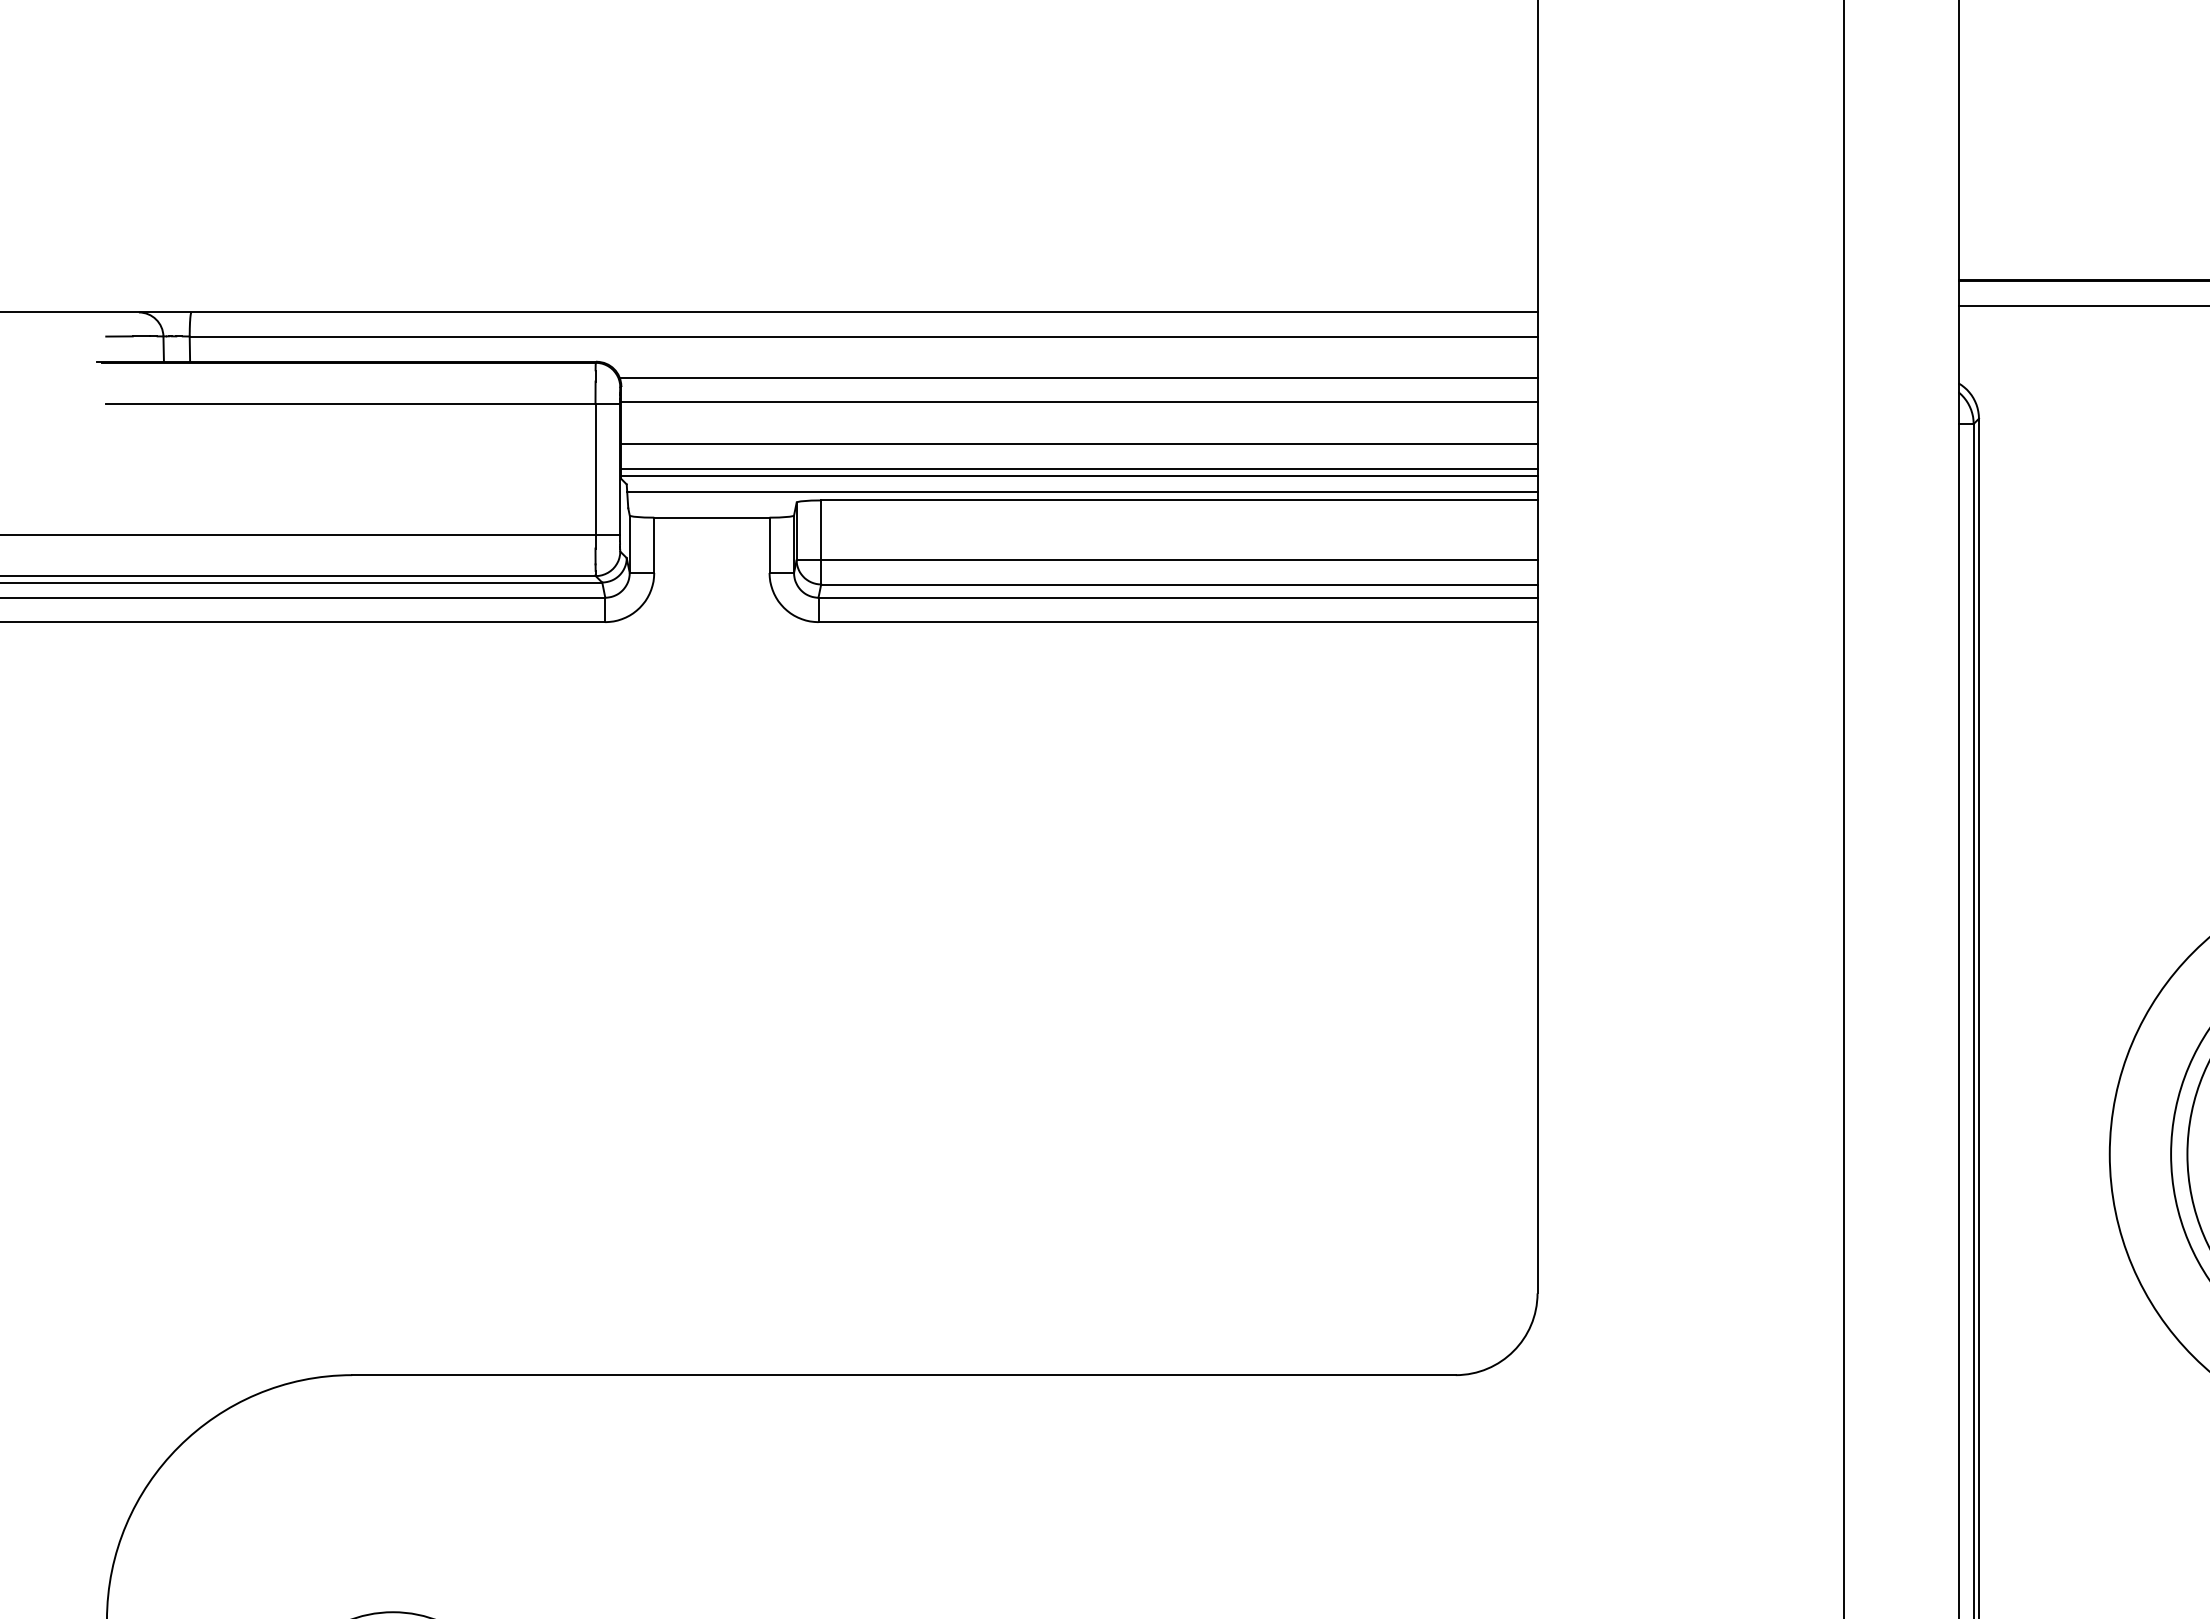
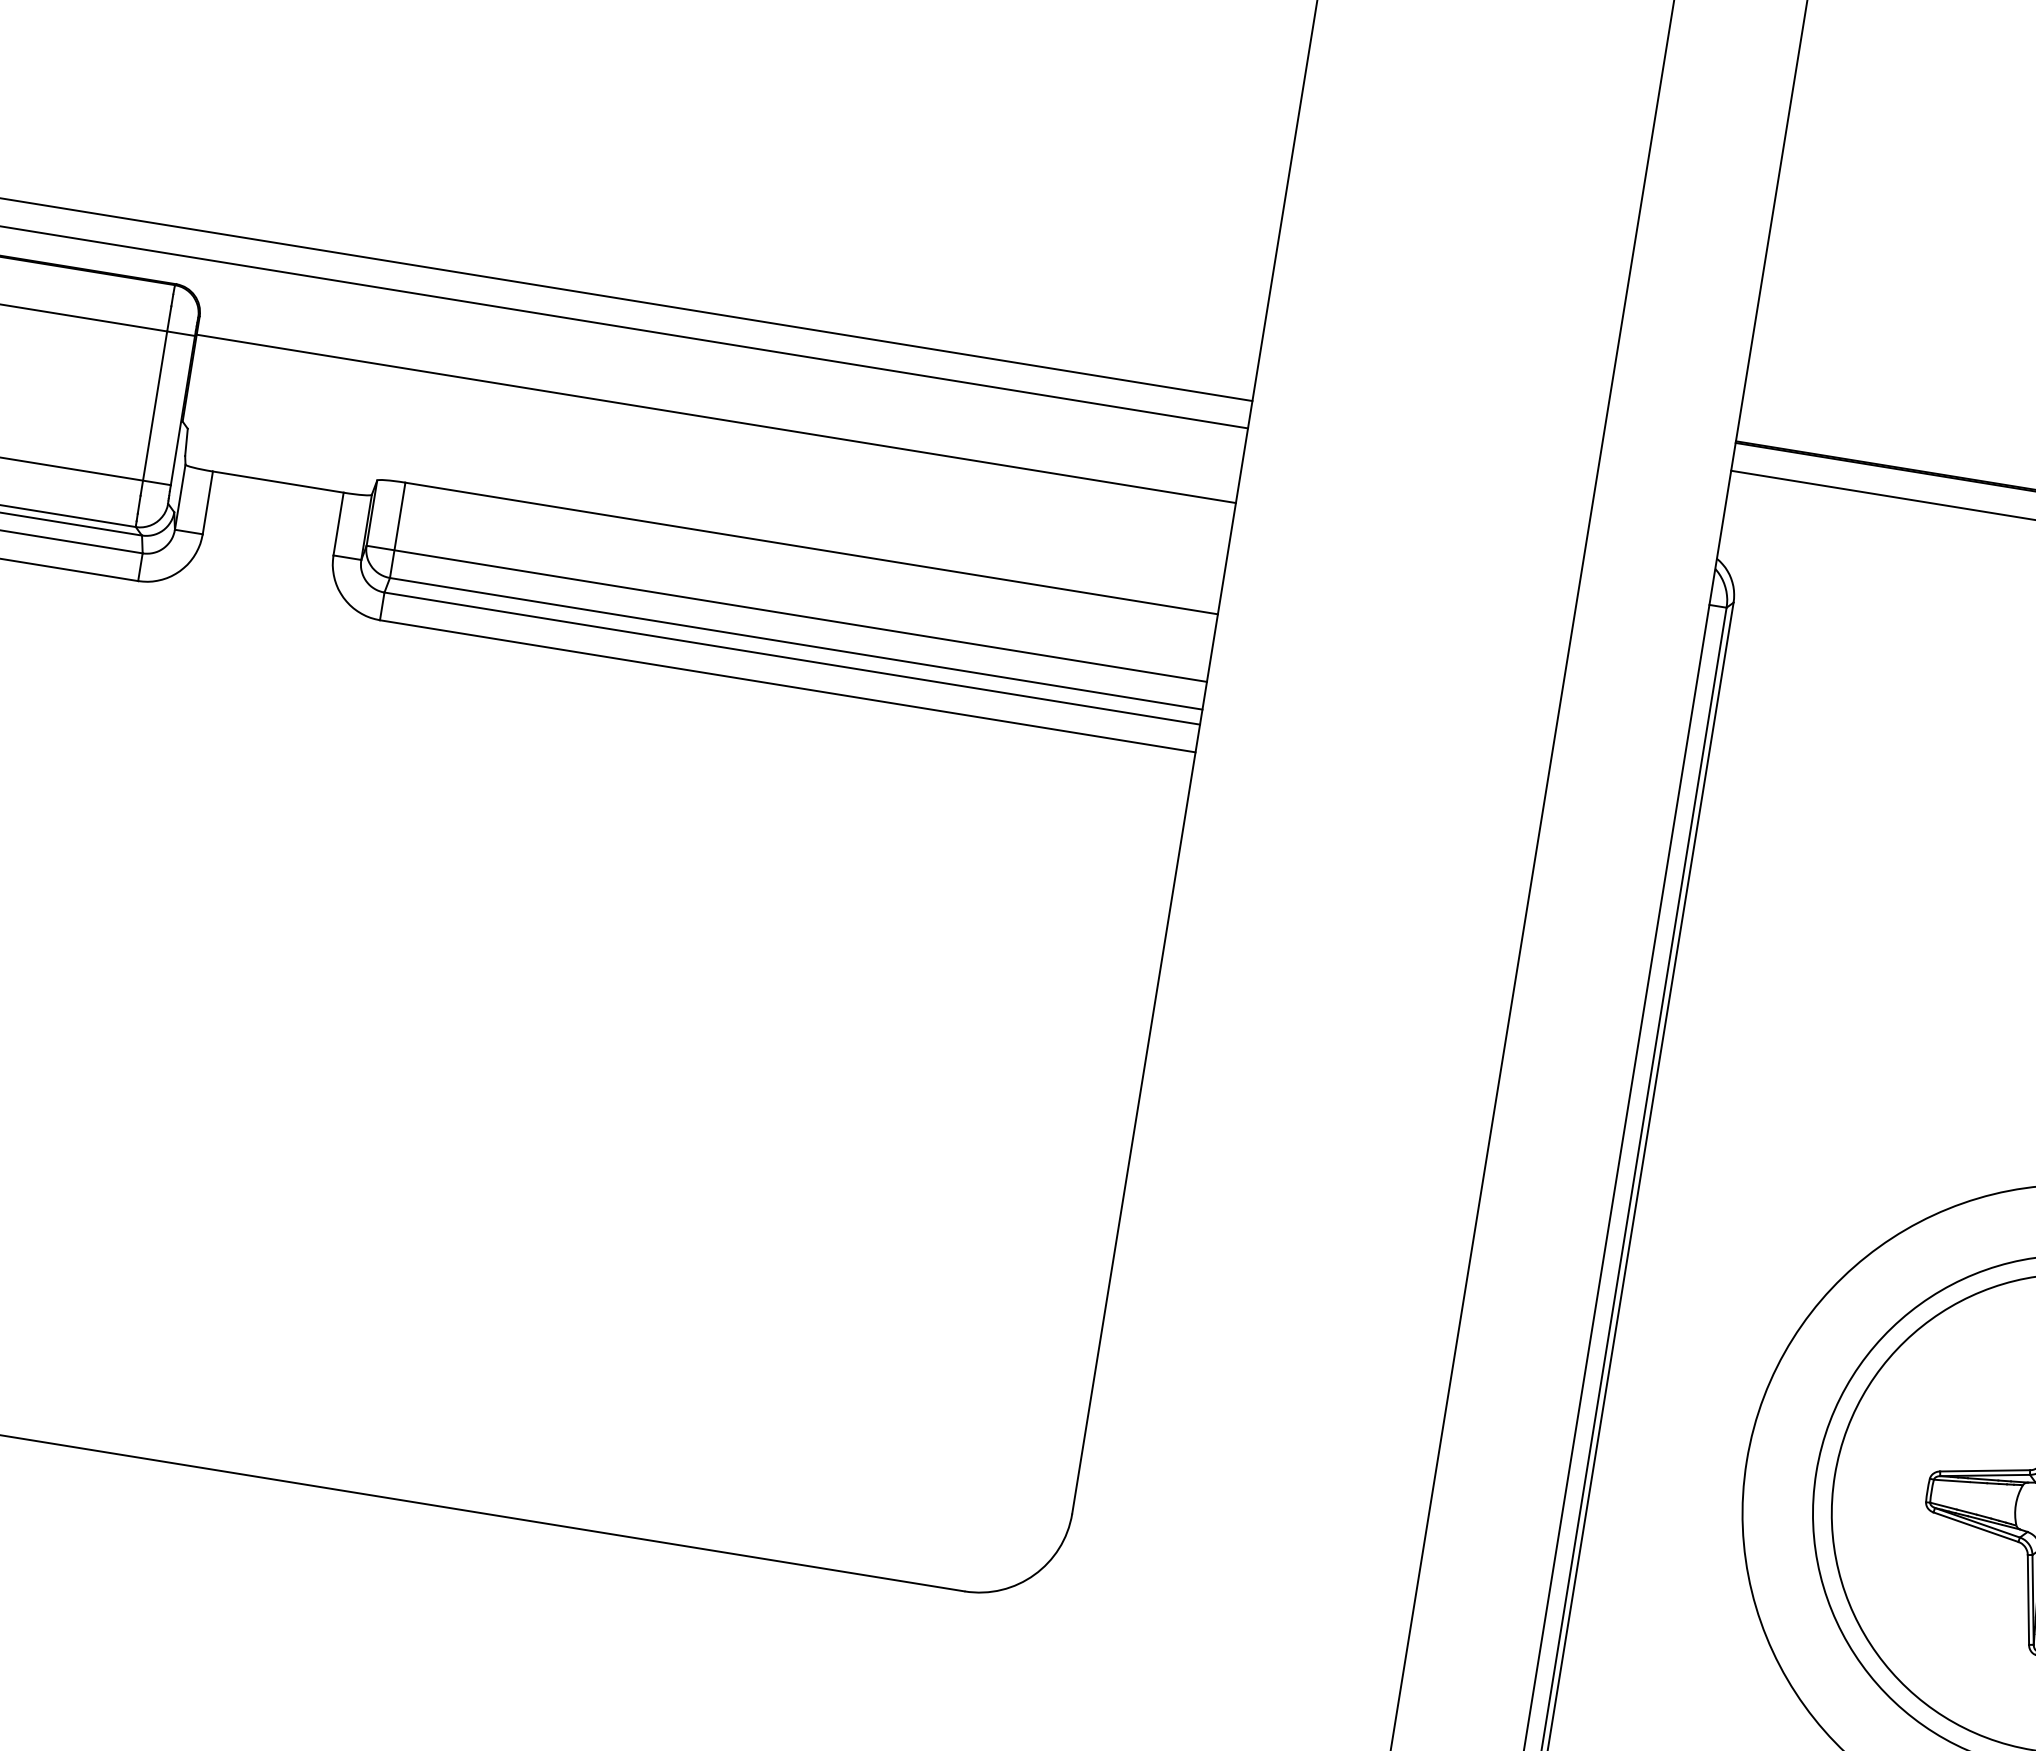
line: (1078, 377) -> (719, 390), removed
line: (1079, 443) -> (708, 465), removed
line: (1079, 468) -> (704, 493), removed
line: (1079, 475) -> (702, 501), removed
line: (1082, 492) -> (703, 521), removed

